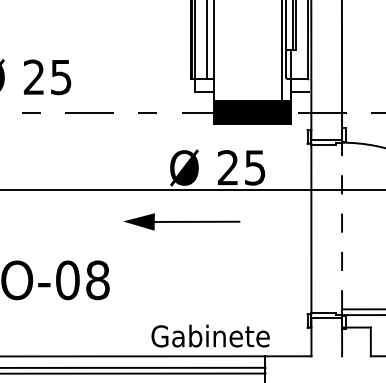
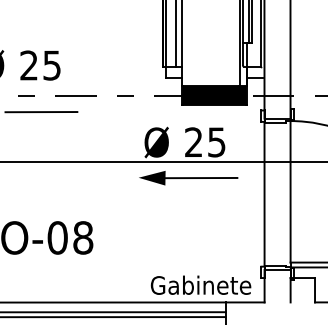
line: (48, 132) -> (41, 112), added
part: (181, 221) -> (188, 177), moved
line: (342, 225) -> (290, 191), dashed -> solid
text: (210, 335) -> (200, 284), moved

